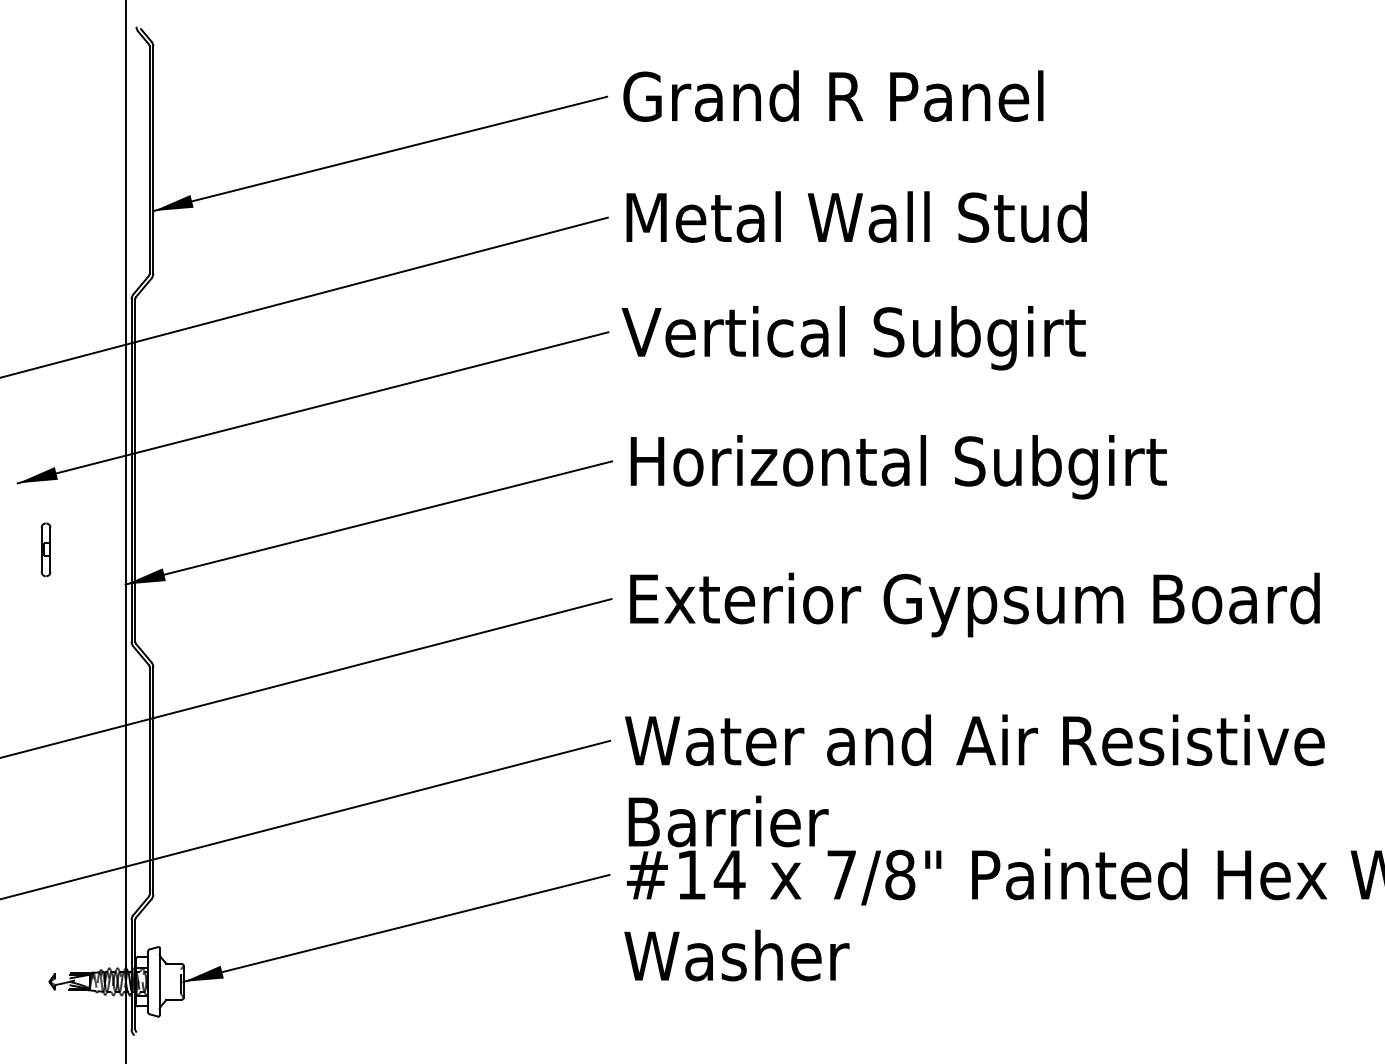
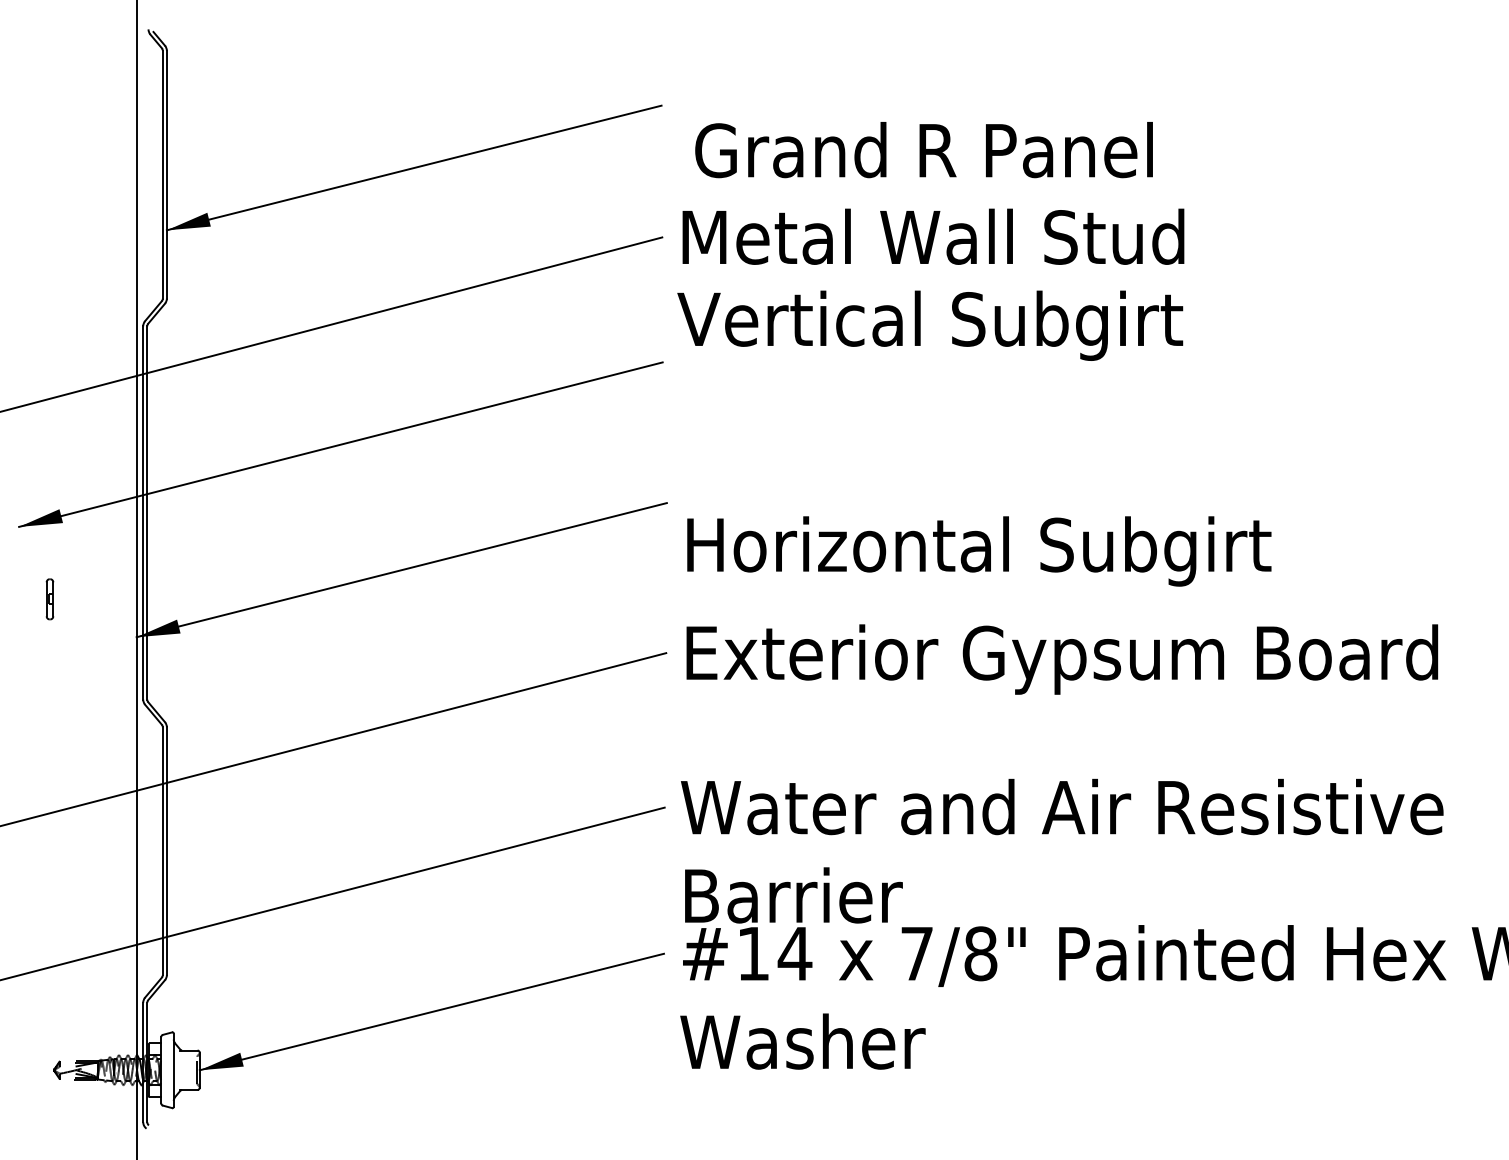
text: (832, 96) -> (923, 150), moved
text: (853, 337) -> (930, 325), moved
text: (898, 467) -> (979, 551), moved
part: (45, 548) -> (49, 598), size x0.7

